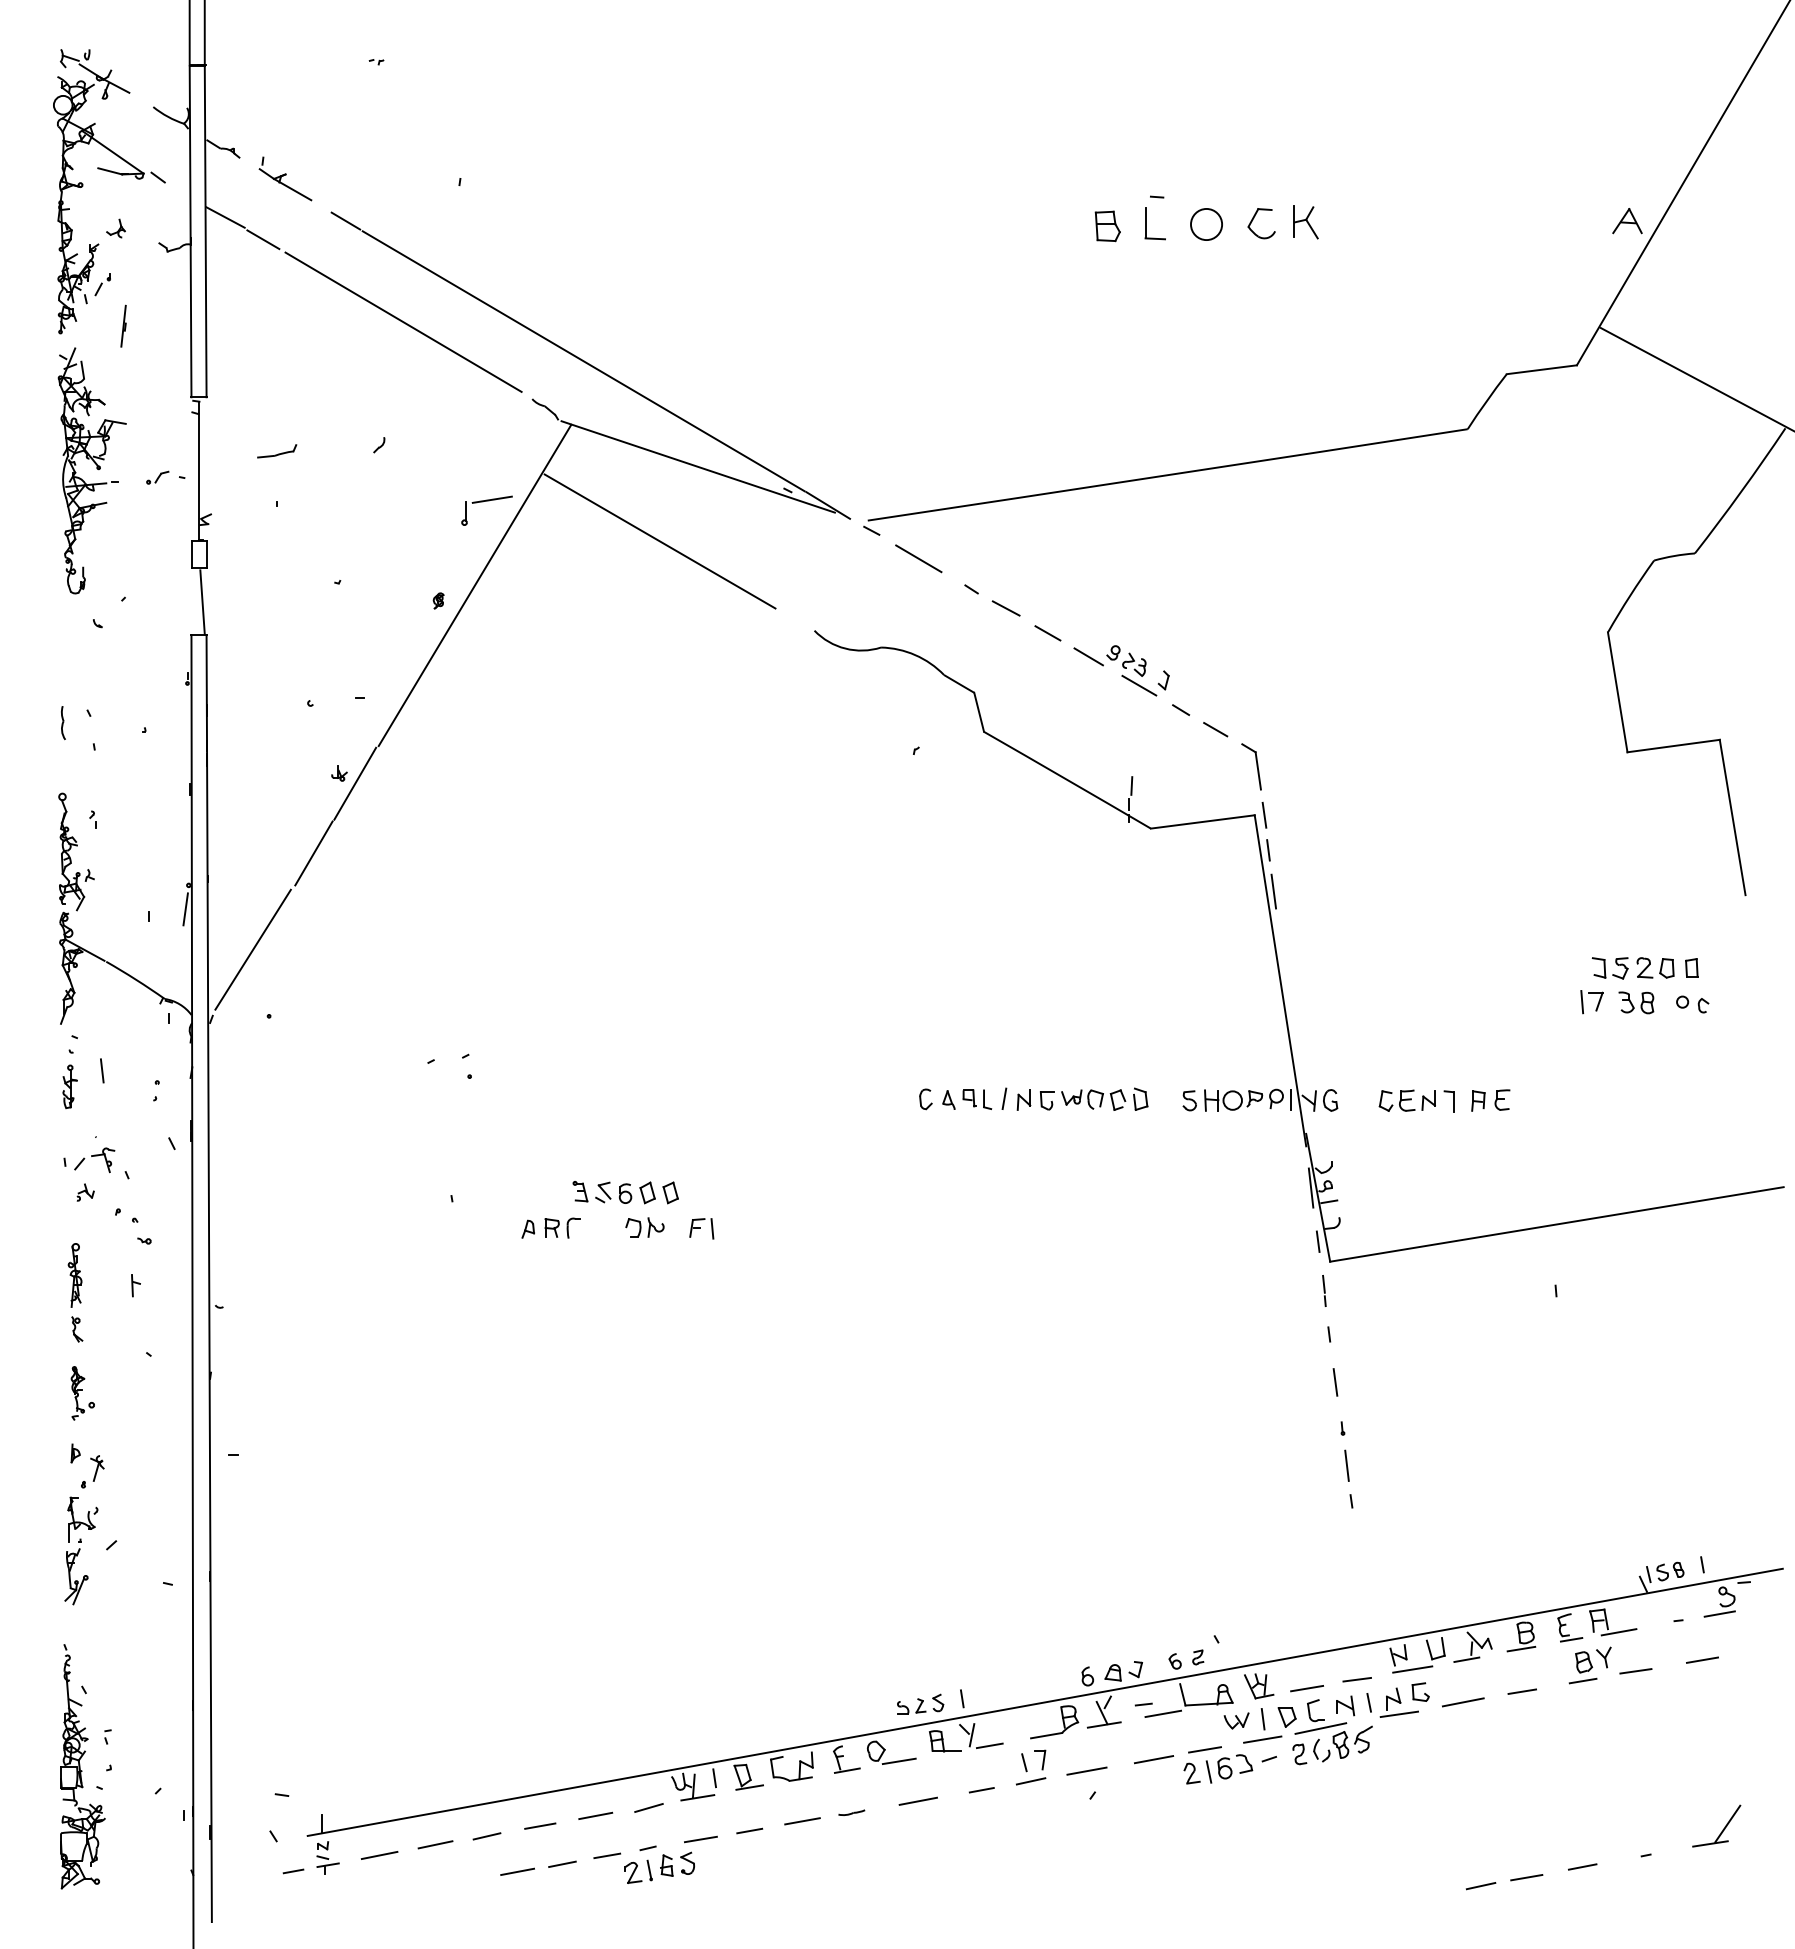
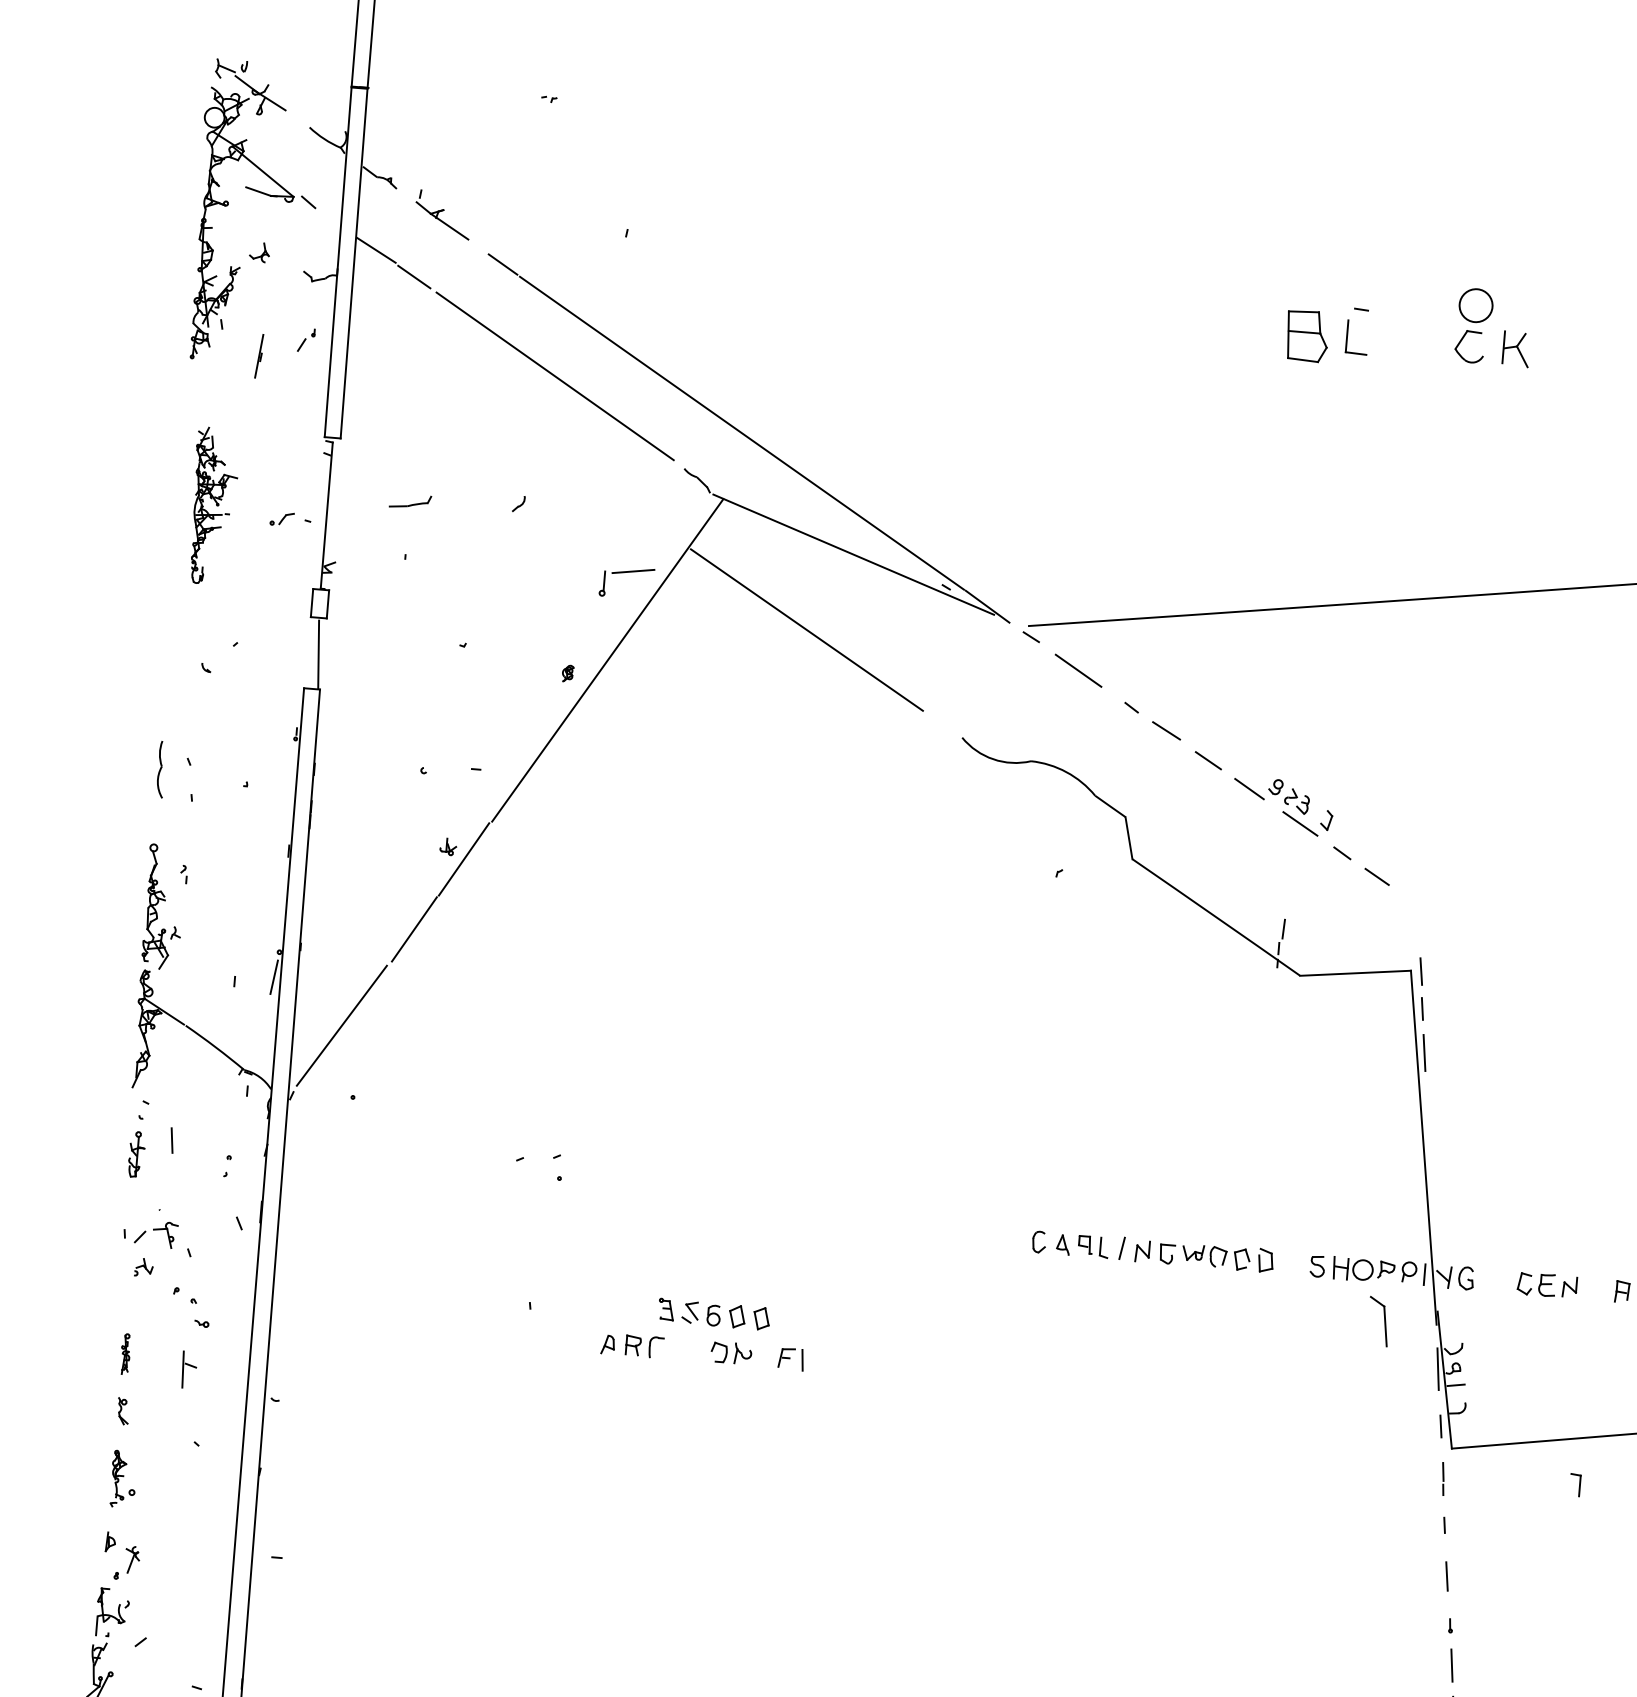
circle: (1206, 224) -> (1476, 305), moved
part: (1107, 226) -> (1306, 336), size x1.6
part: (102, 284) -> (306, 340), moved
part: (91, 470) -> (212, 505), size x0.6
part: (63, 723) -> (161, 770), size x1.6
part: (1251, 766) -> (1378, 1321), moved
part: (1448, 1101) -> (1574, 1485), moved
part: (74, 1275) -> (125, 1354), size x0.6
part: (135, 1285) -> (188, 1370), size x1.6

